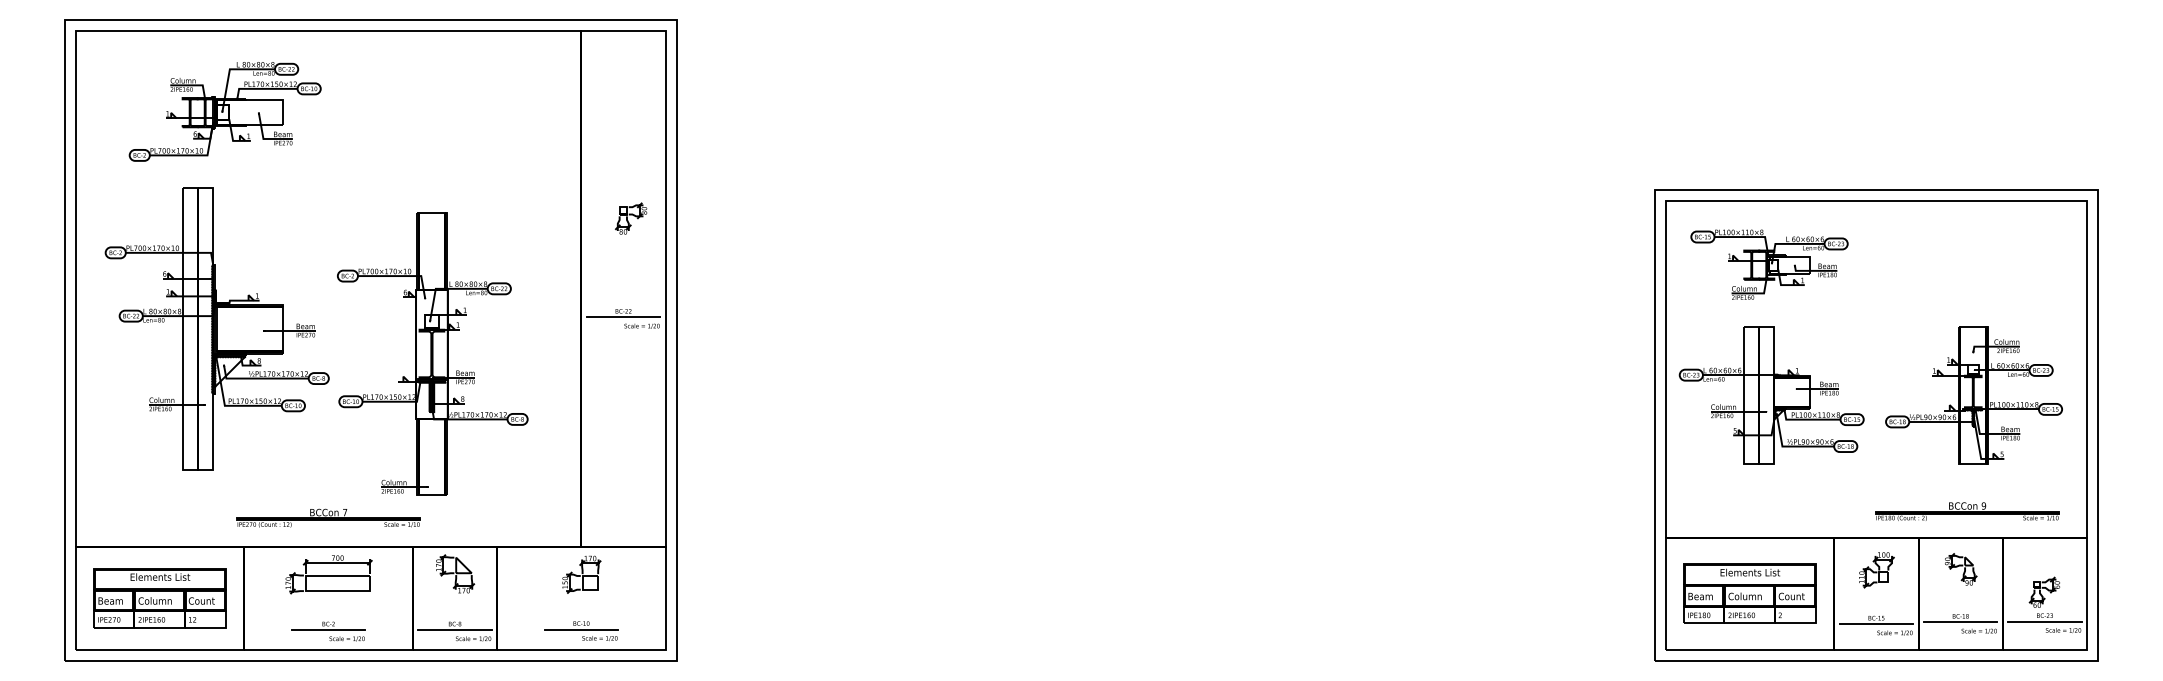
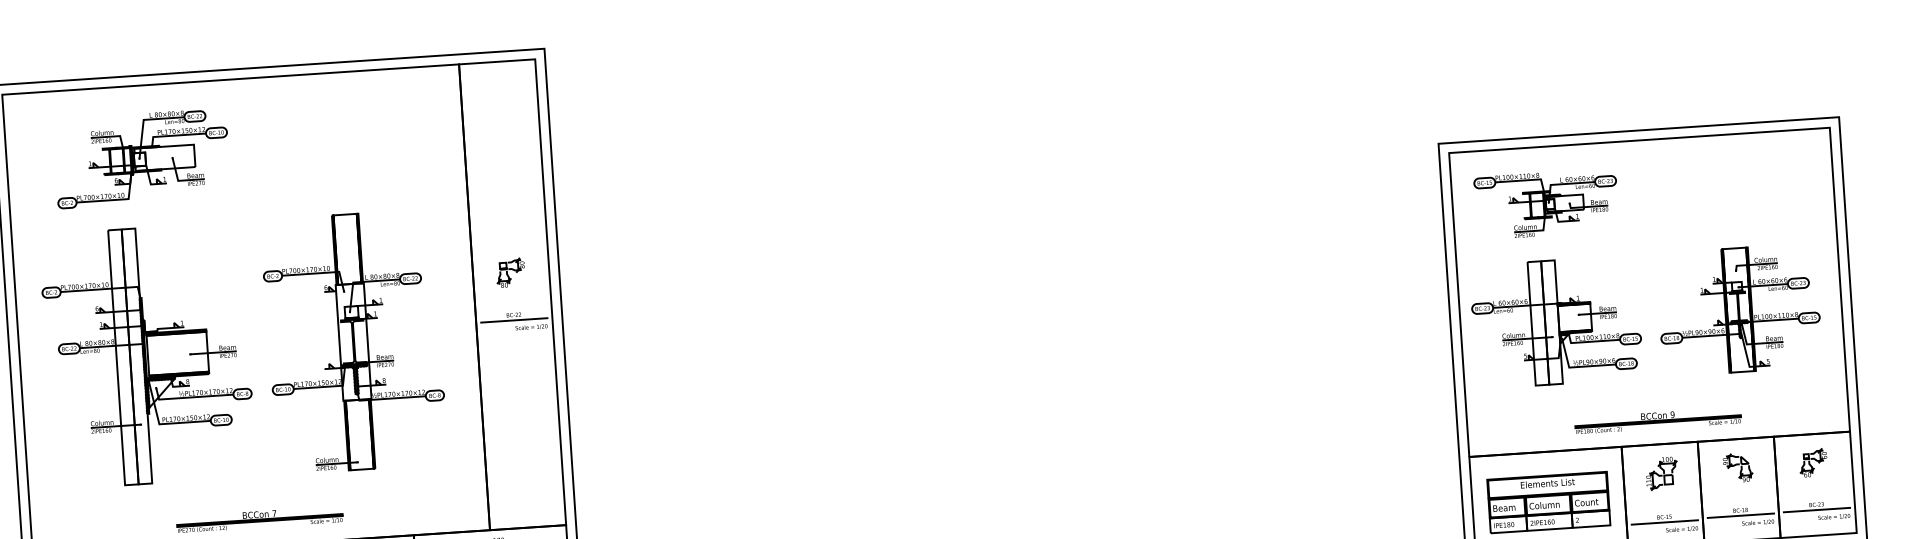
part: (631, 218) -> (511, 272), moved
part: (432, 353) -> (354, 341), moved
part: (1967, 511) -> (1658, 420), moved
part: (2044, 591) -> (1813, 462), moved

